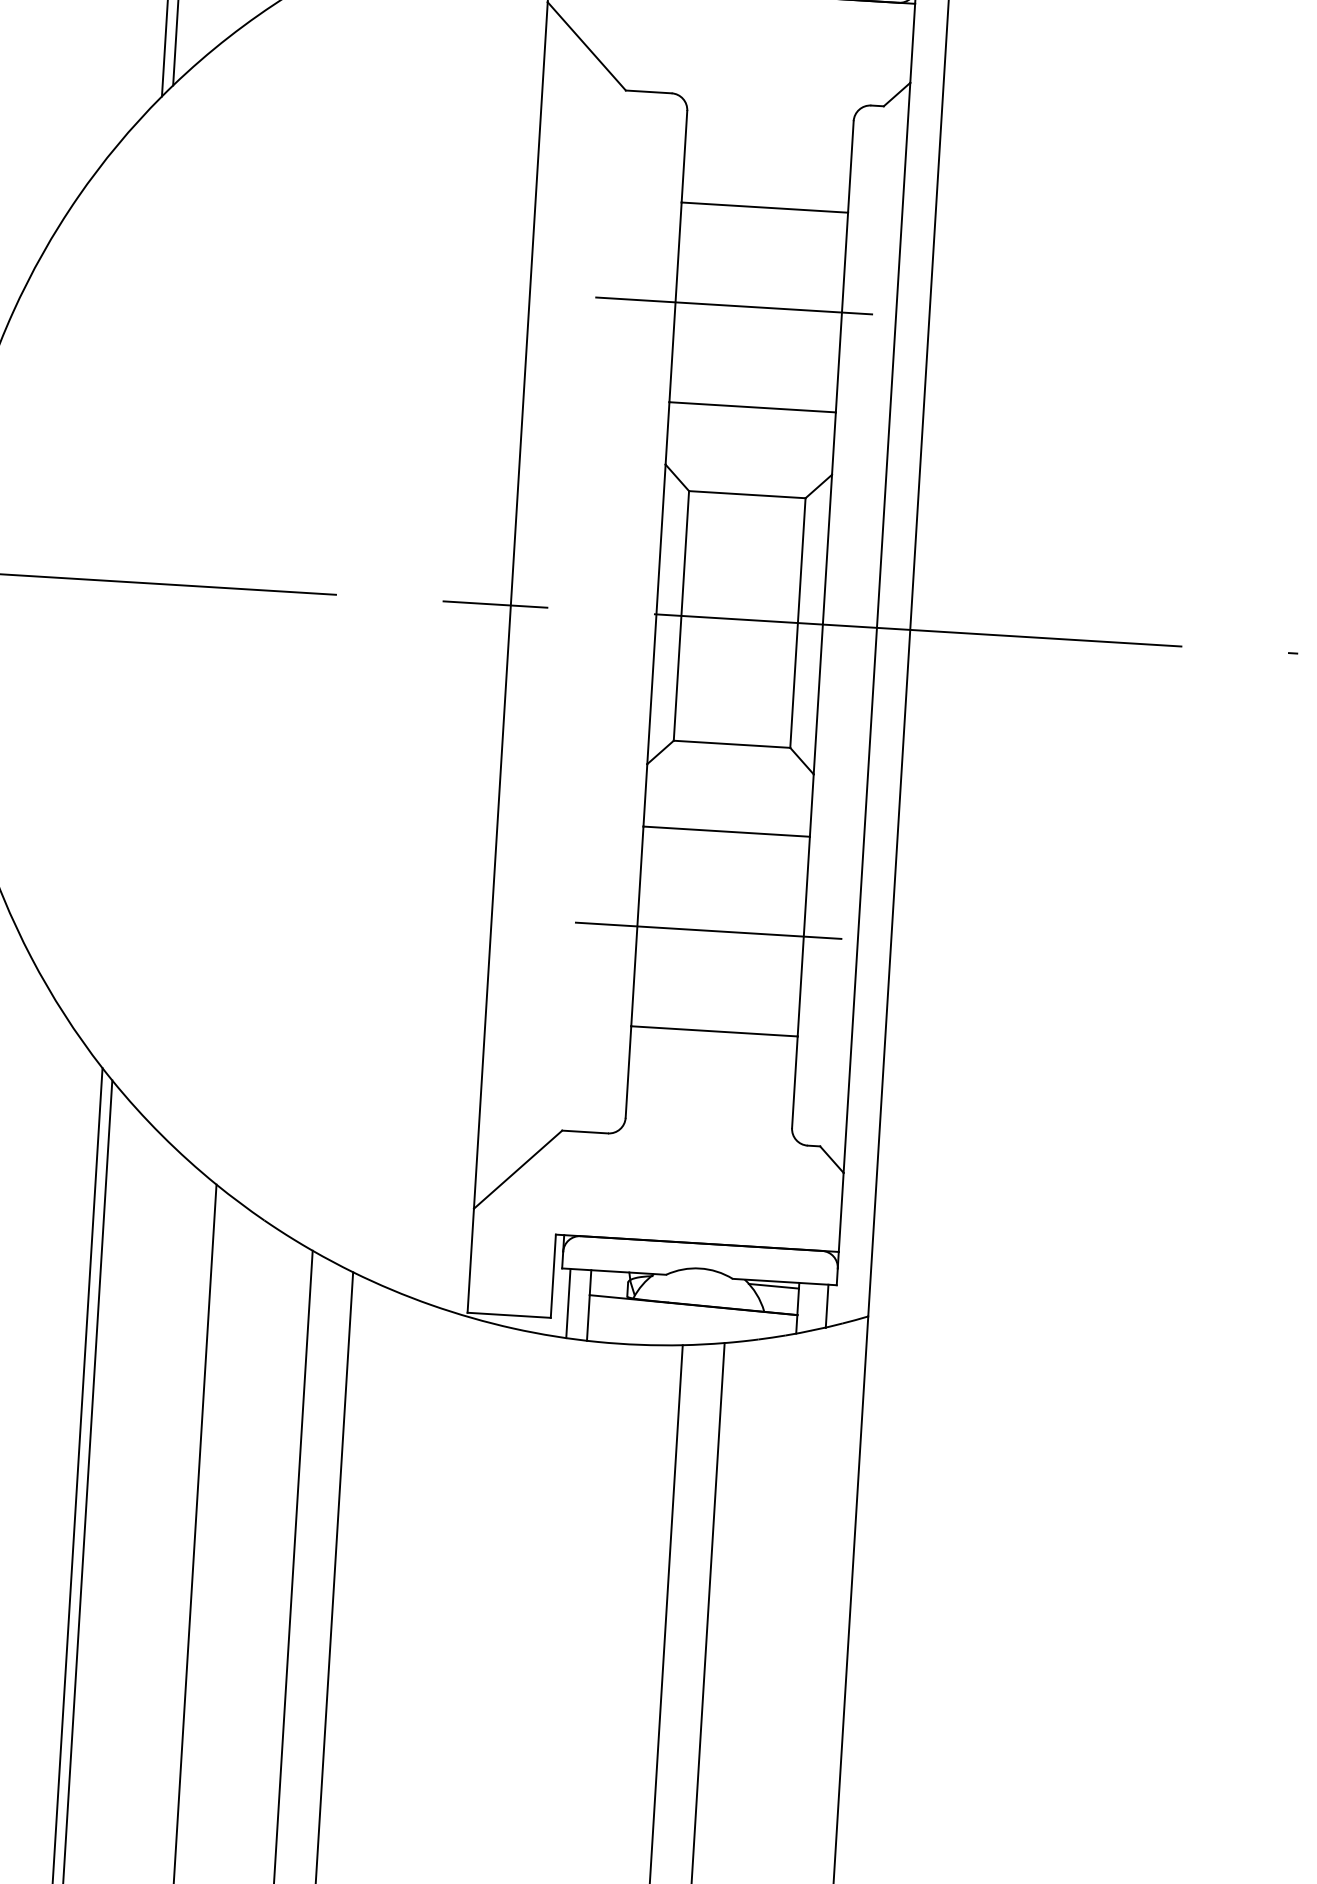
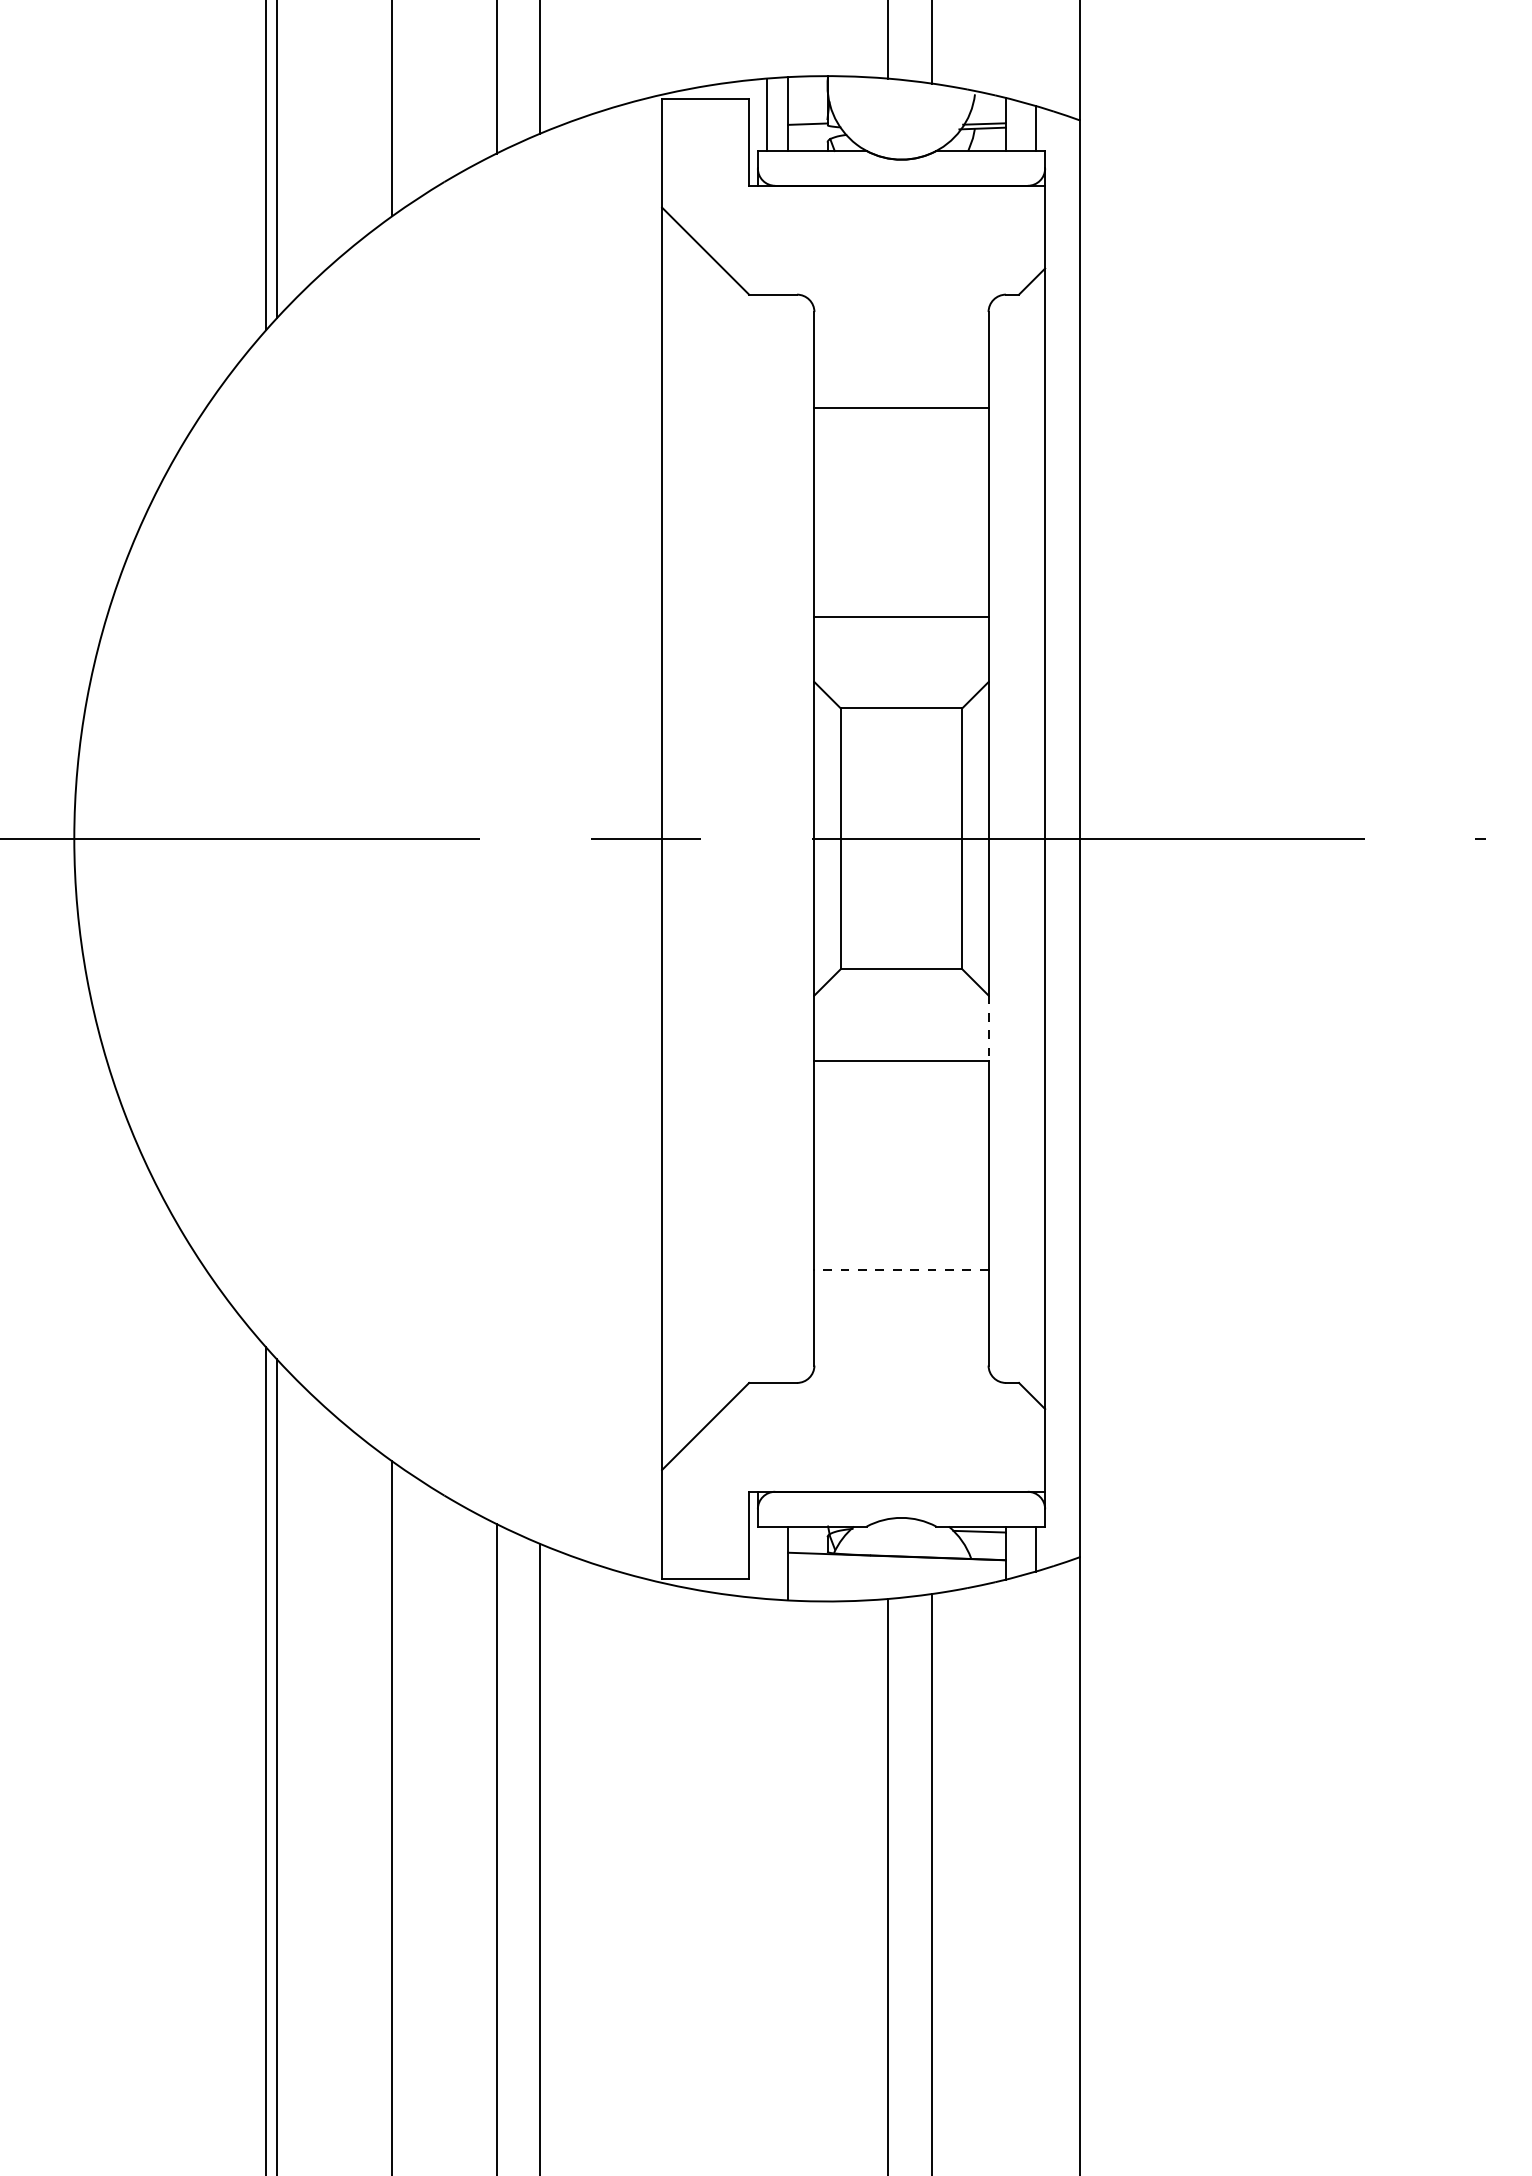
line: (733, 306) -> (875, 512), removed
line: (811, 805) -> (988, 1028), solid -> dashed
line: (708, 930) -> (888, 1165), removed
line: (714, 1031) -> (901, 1269), solid -> dashed
line: (568, 1303) -> (766, 1562), removed

